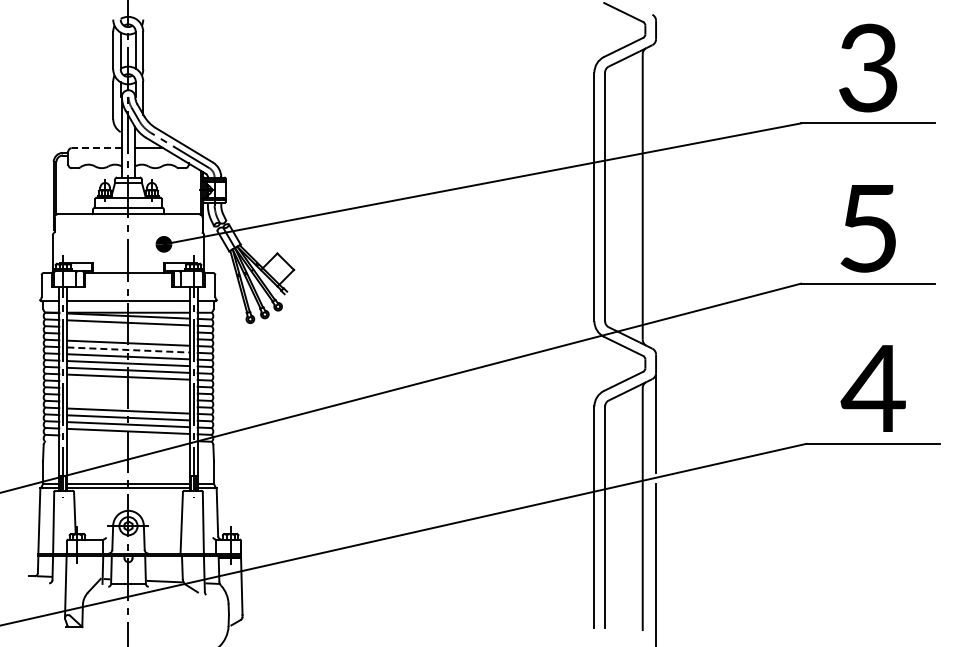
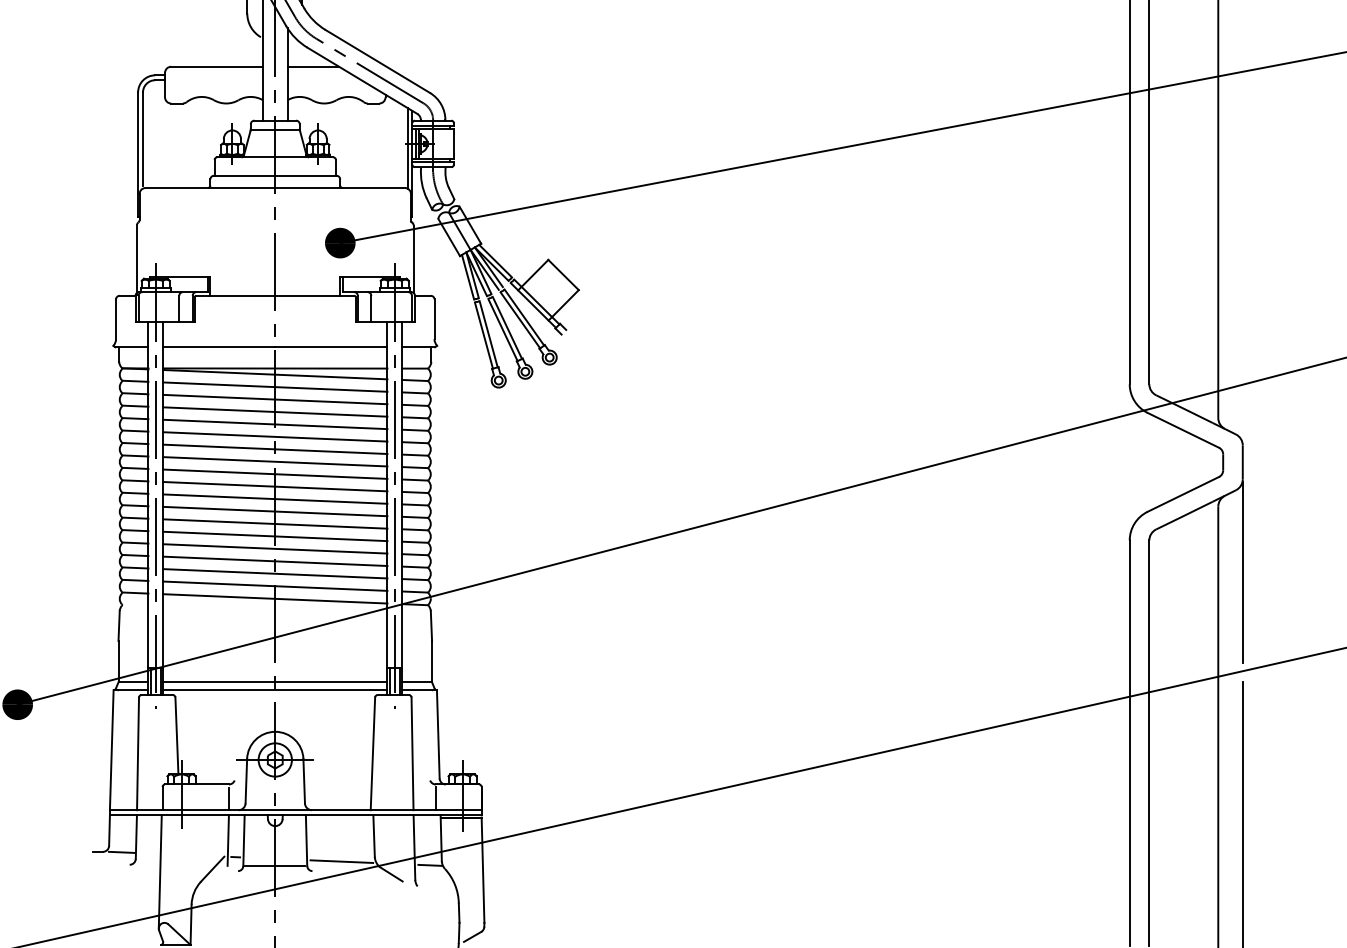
line: (96, 148) -> (216, 67), dashed -> solid
line: (128, 329) -> (275, 399), added
line: (128, 335) -> (275, 410), added
line: (129, 350) -> (277, 437), dashed -> solid
line: (128, 383) -> (275, 498), added
line: (128, 390) -> (275, 511), added
line: (128, 397) -> (275, 523), added
line: (128, 403) -> (275, 534), added
line: (128, 437) -> (275, 597), added

